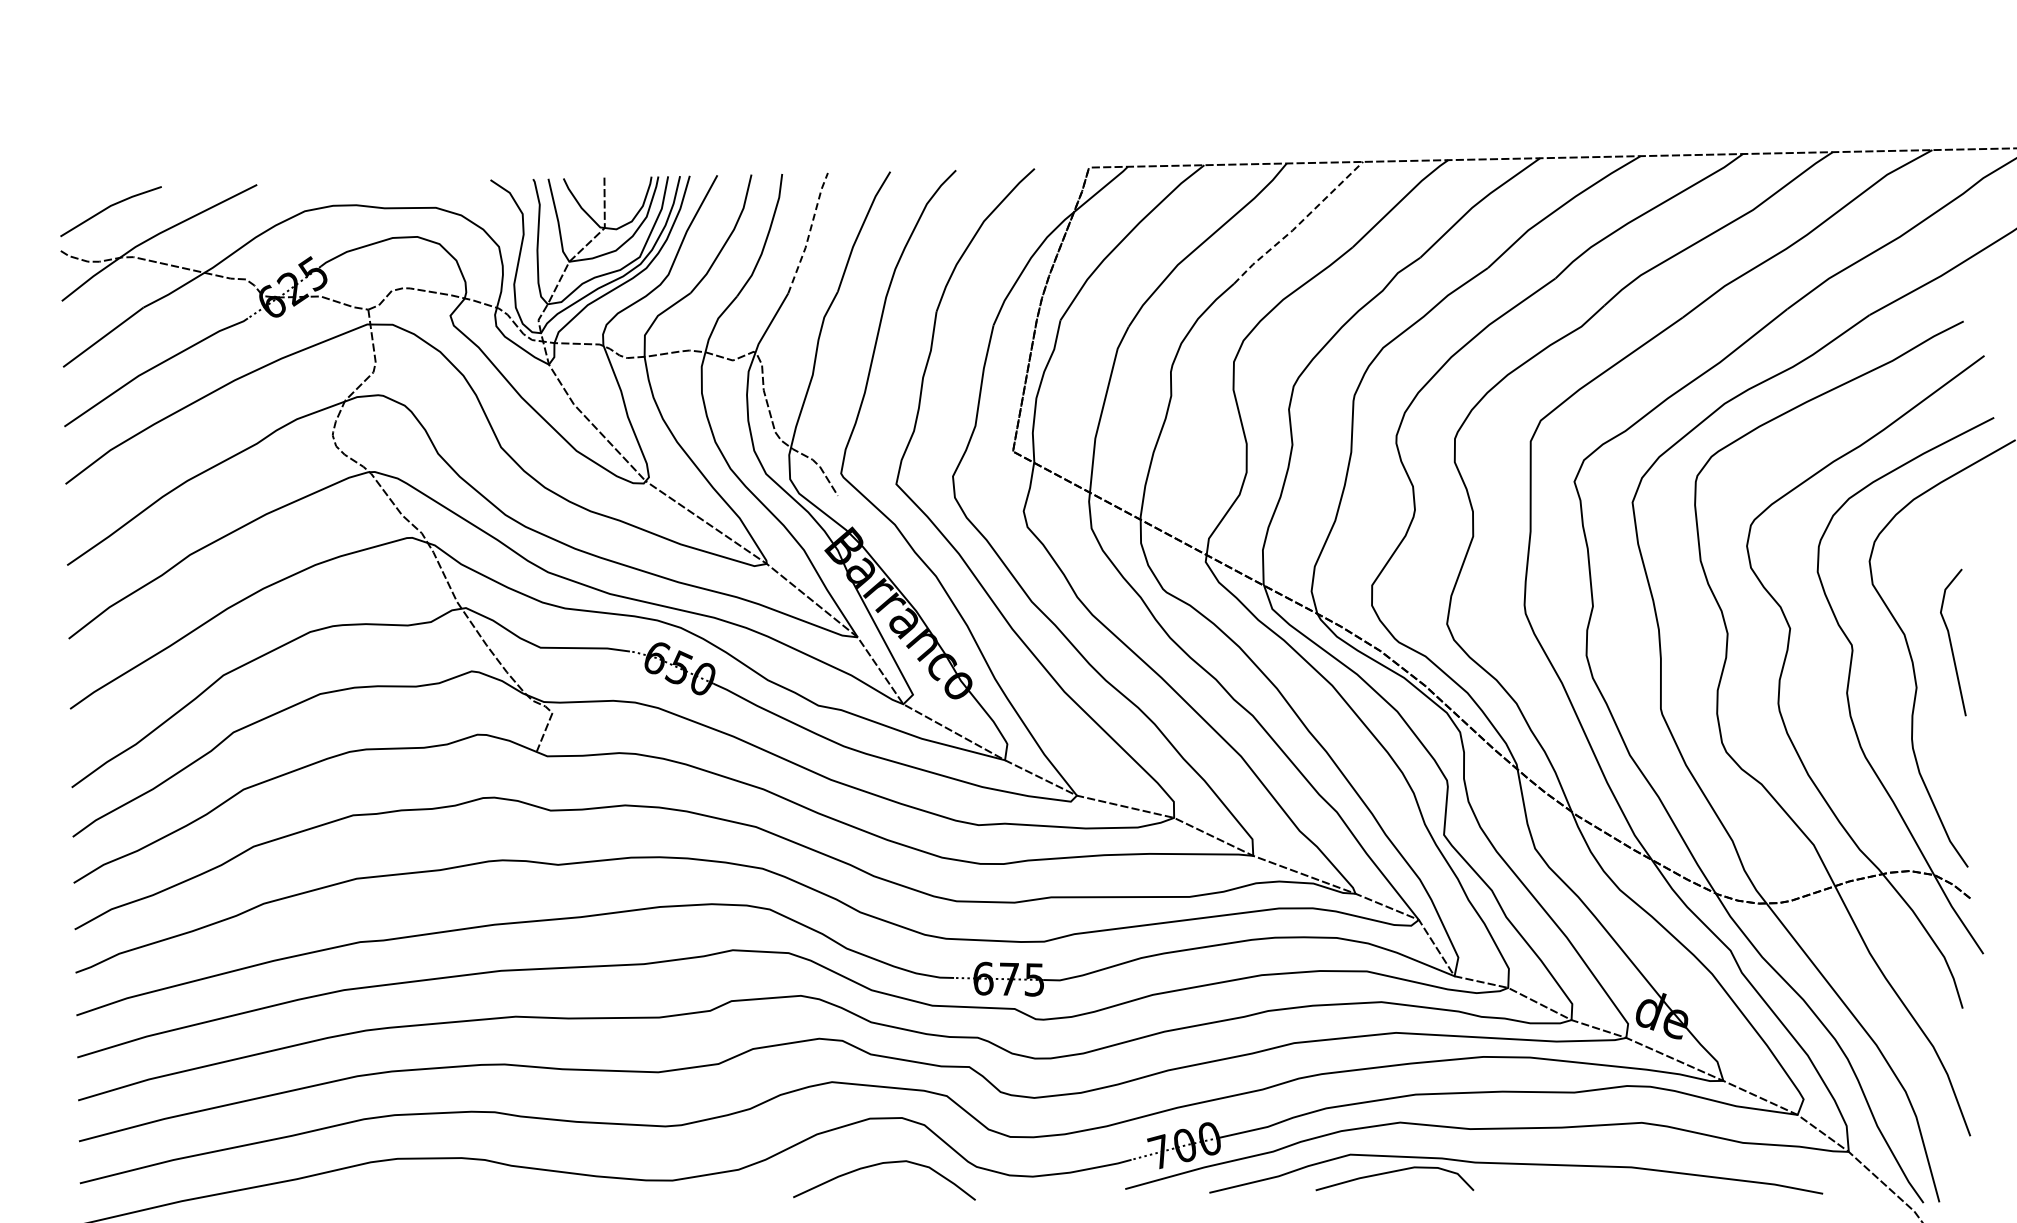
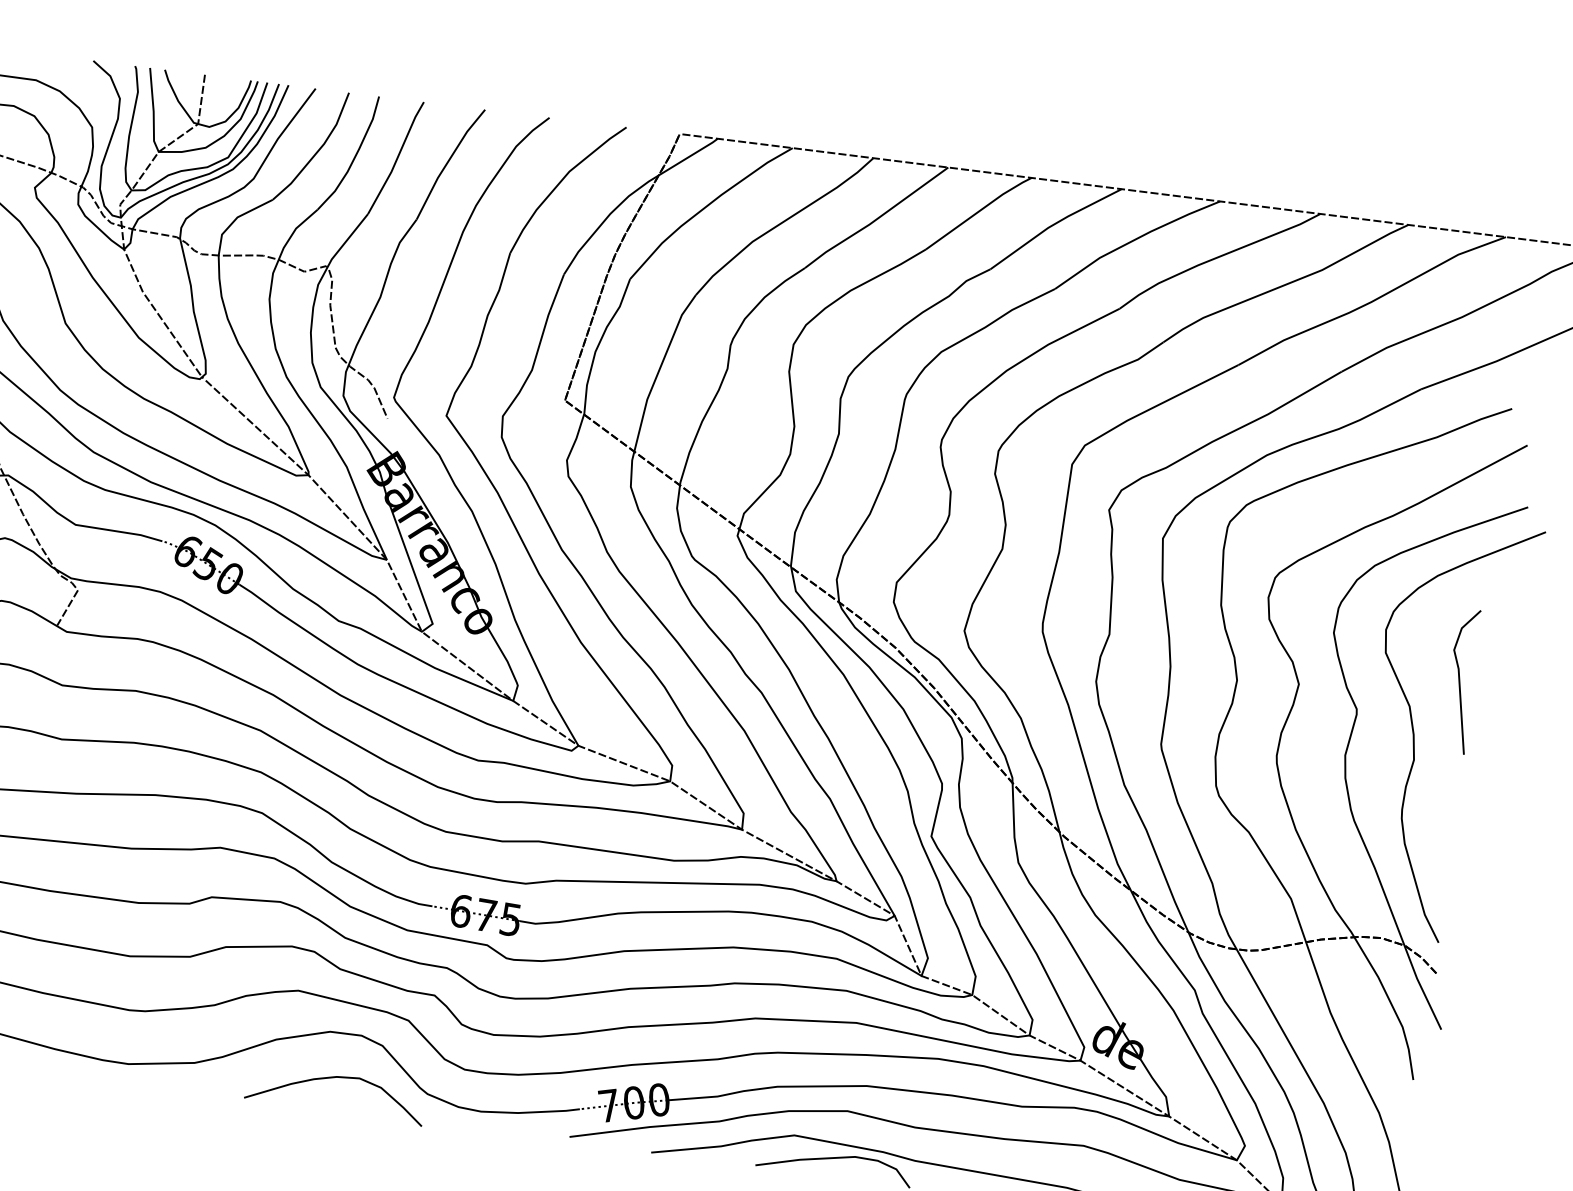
line: (1298, 224) -> (876, 219), dashed -> solid
line: (809, 233) -> (397, 158), dashed -> solid
line: (1951, 642) -> (1460, 680), moved

